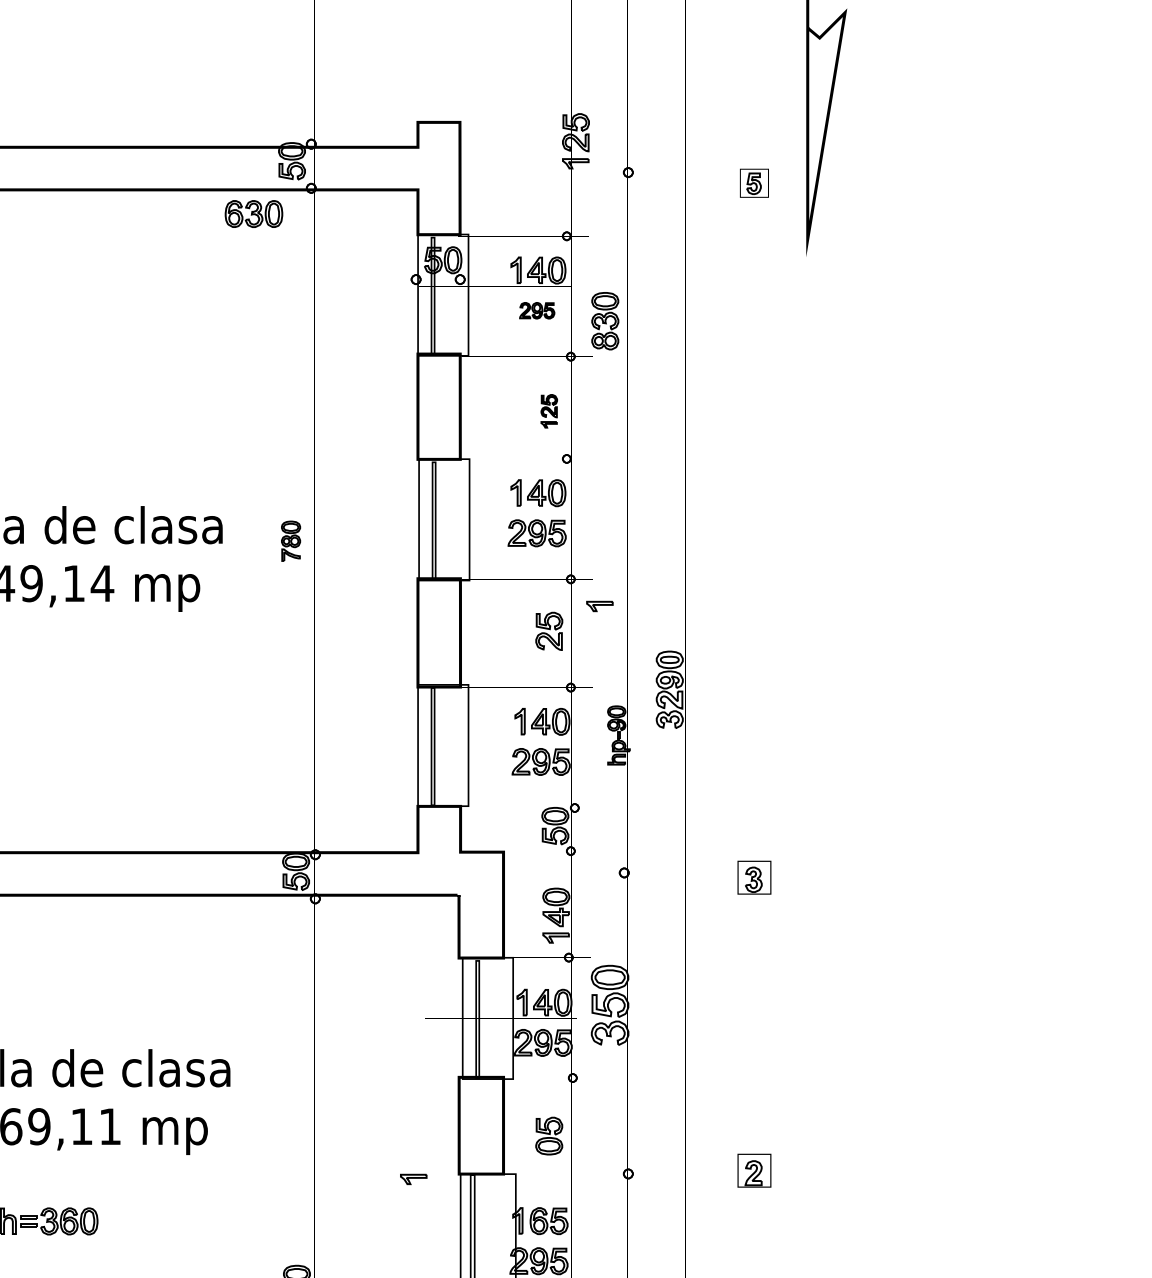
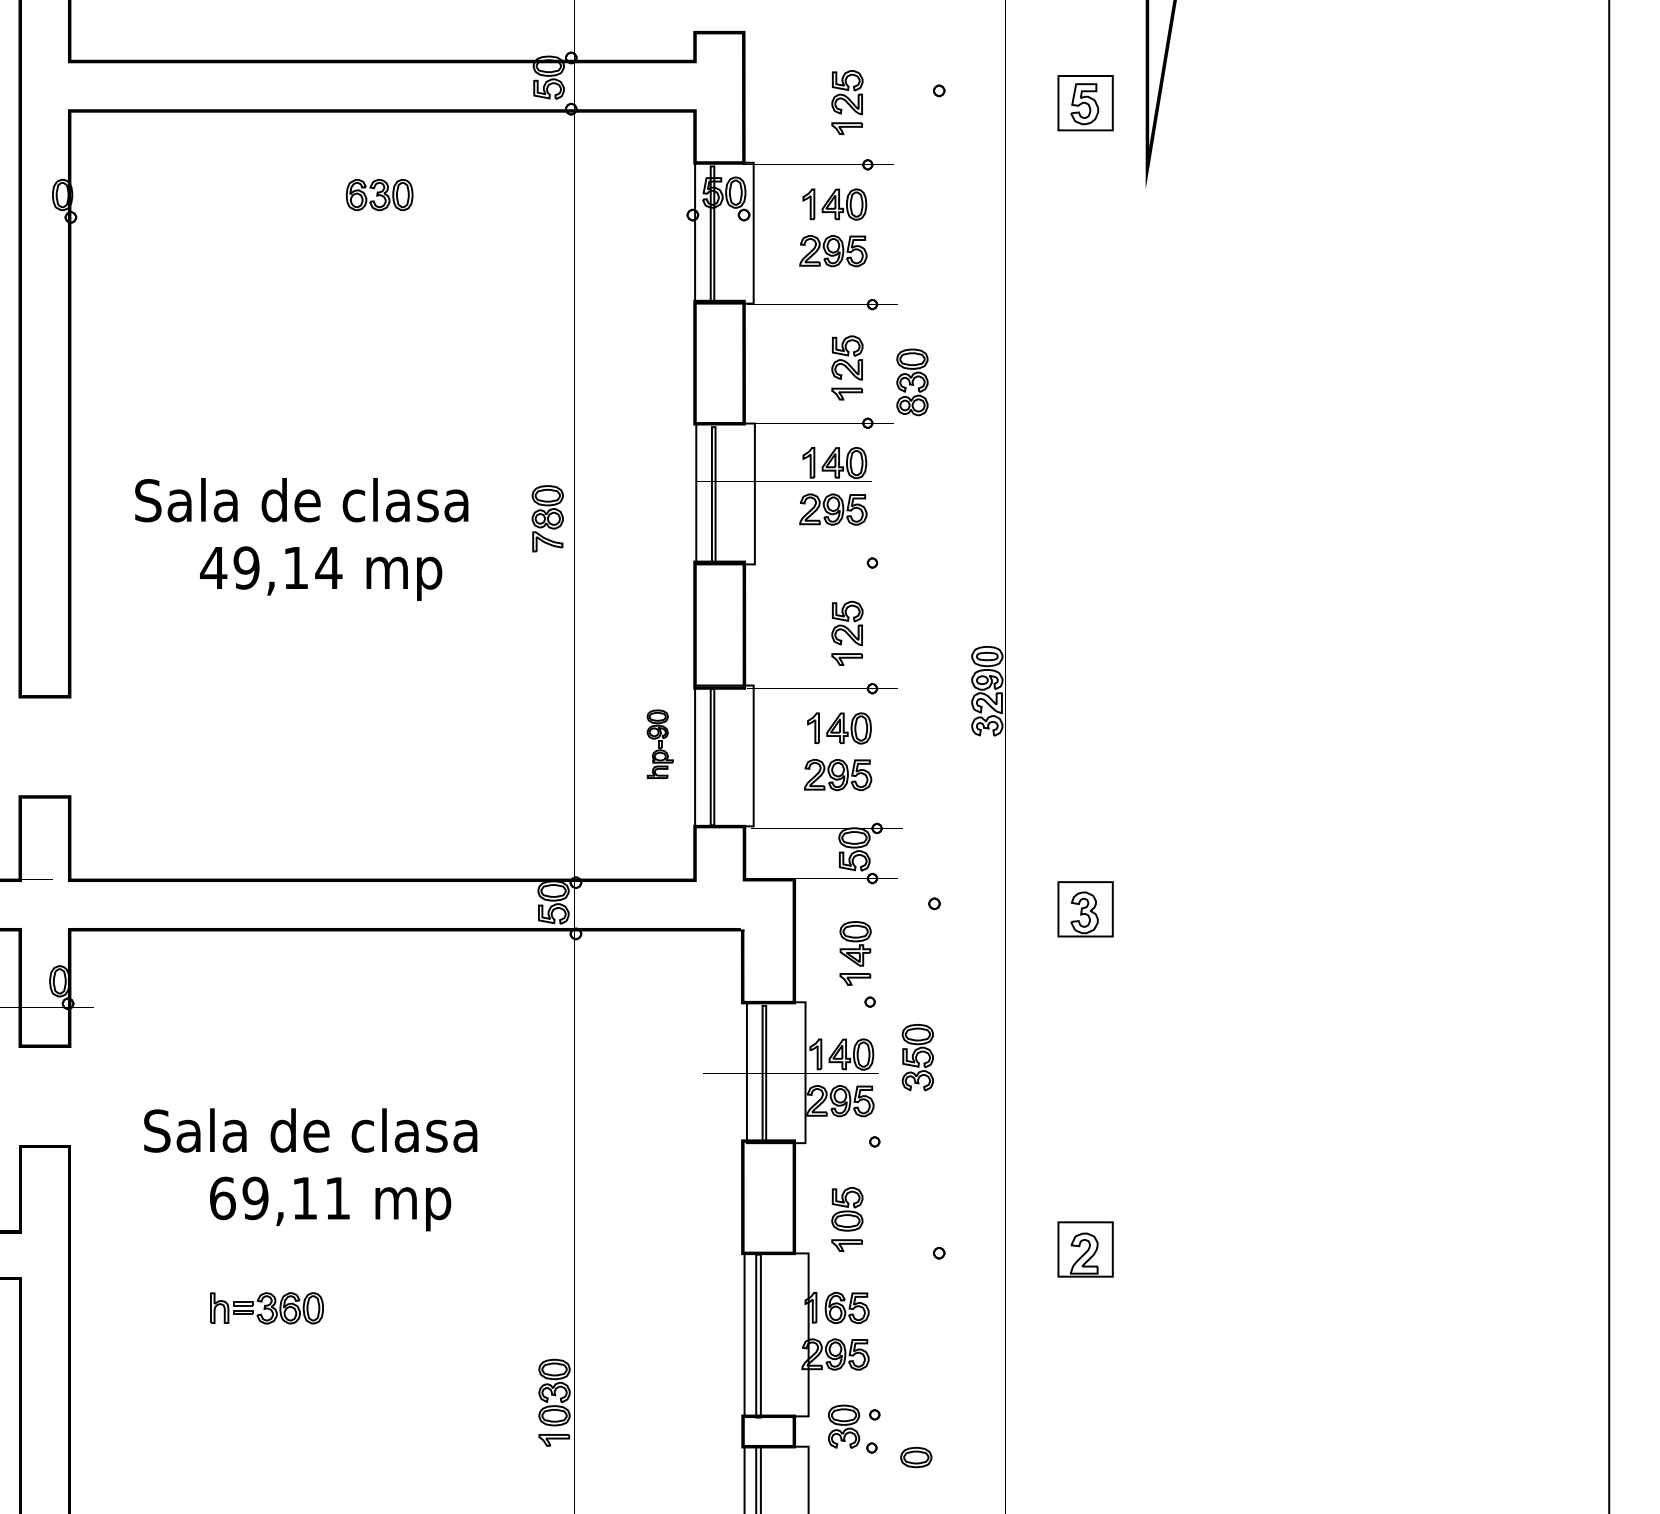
part: (576, 141) -> (847, 102), moved
part: (754, 183) -> (1085, 103), size x1.67
part: (253, 214) -> (379, 195), moved
part: (537, 310) -> (833, 251), size x1.67
part: (605, 321) -> (912, 382), moved
part: (549, 410) -> (847, 367), size x1.67
part: (290, 540) -> (547, 518), size x1.43
part: (599, 606) -> (846, 659), moved
part: (618, 734) -> (659, 743), moved
part: (754, 877) -> (1085, 909), size x1.43
part: (609, 1005) -> (917, 1057), size x0.71
part: (754, 1170) -> (1085, 1249), size x1.43
part: (413, 1179) -> (846, 1245), moved

